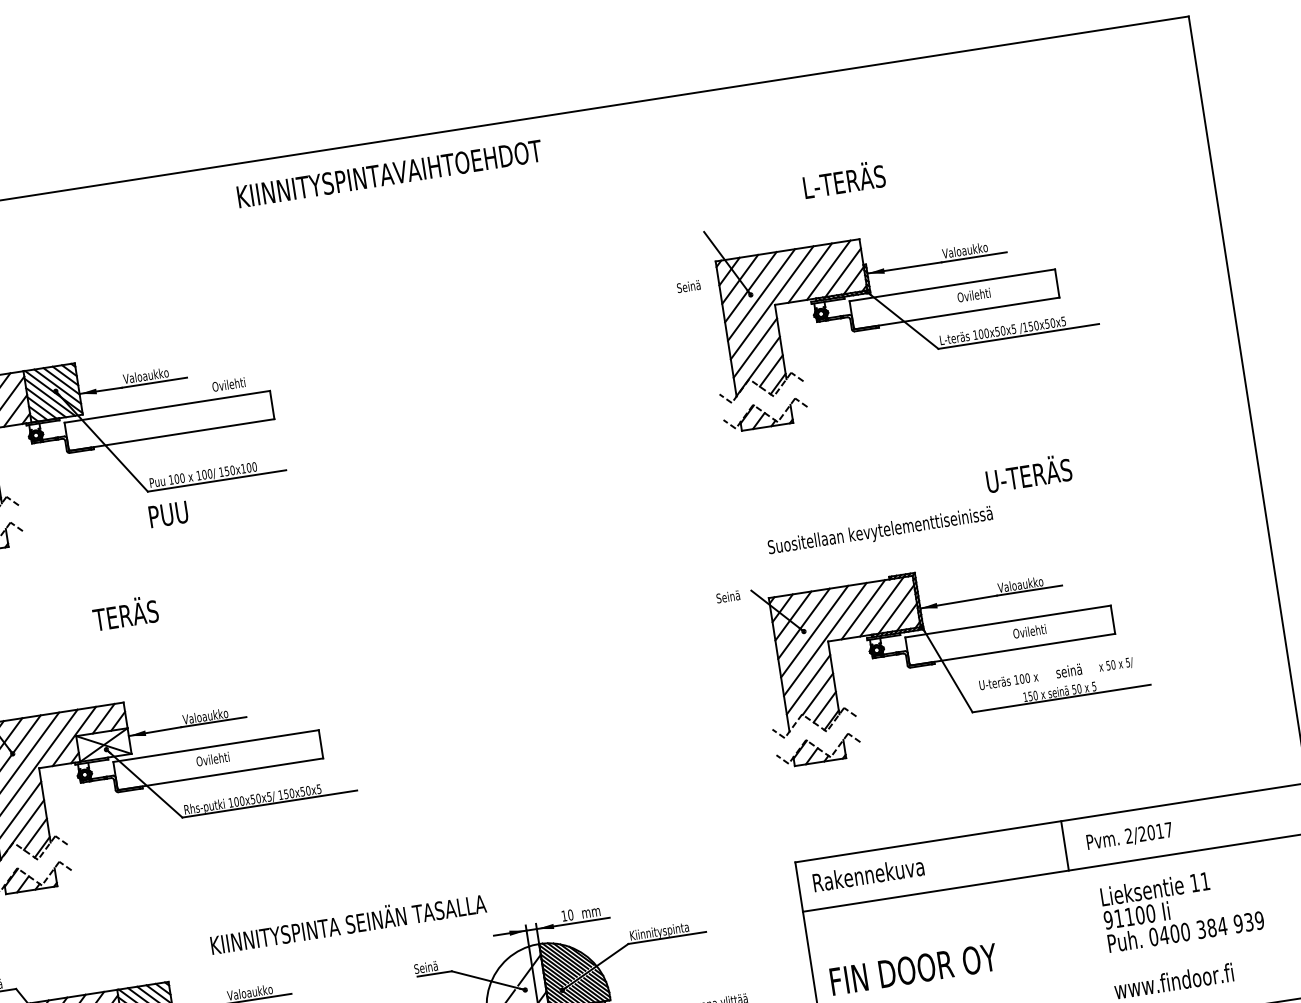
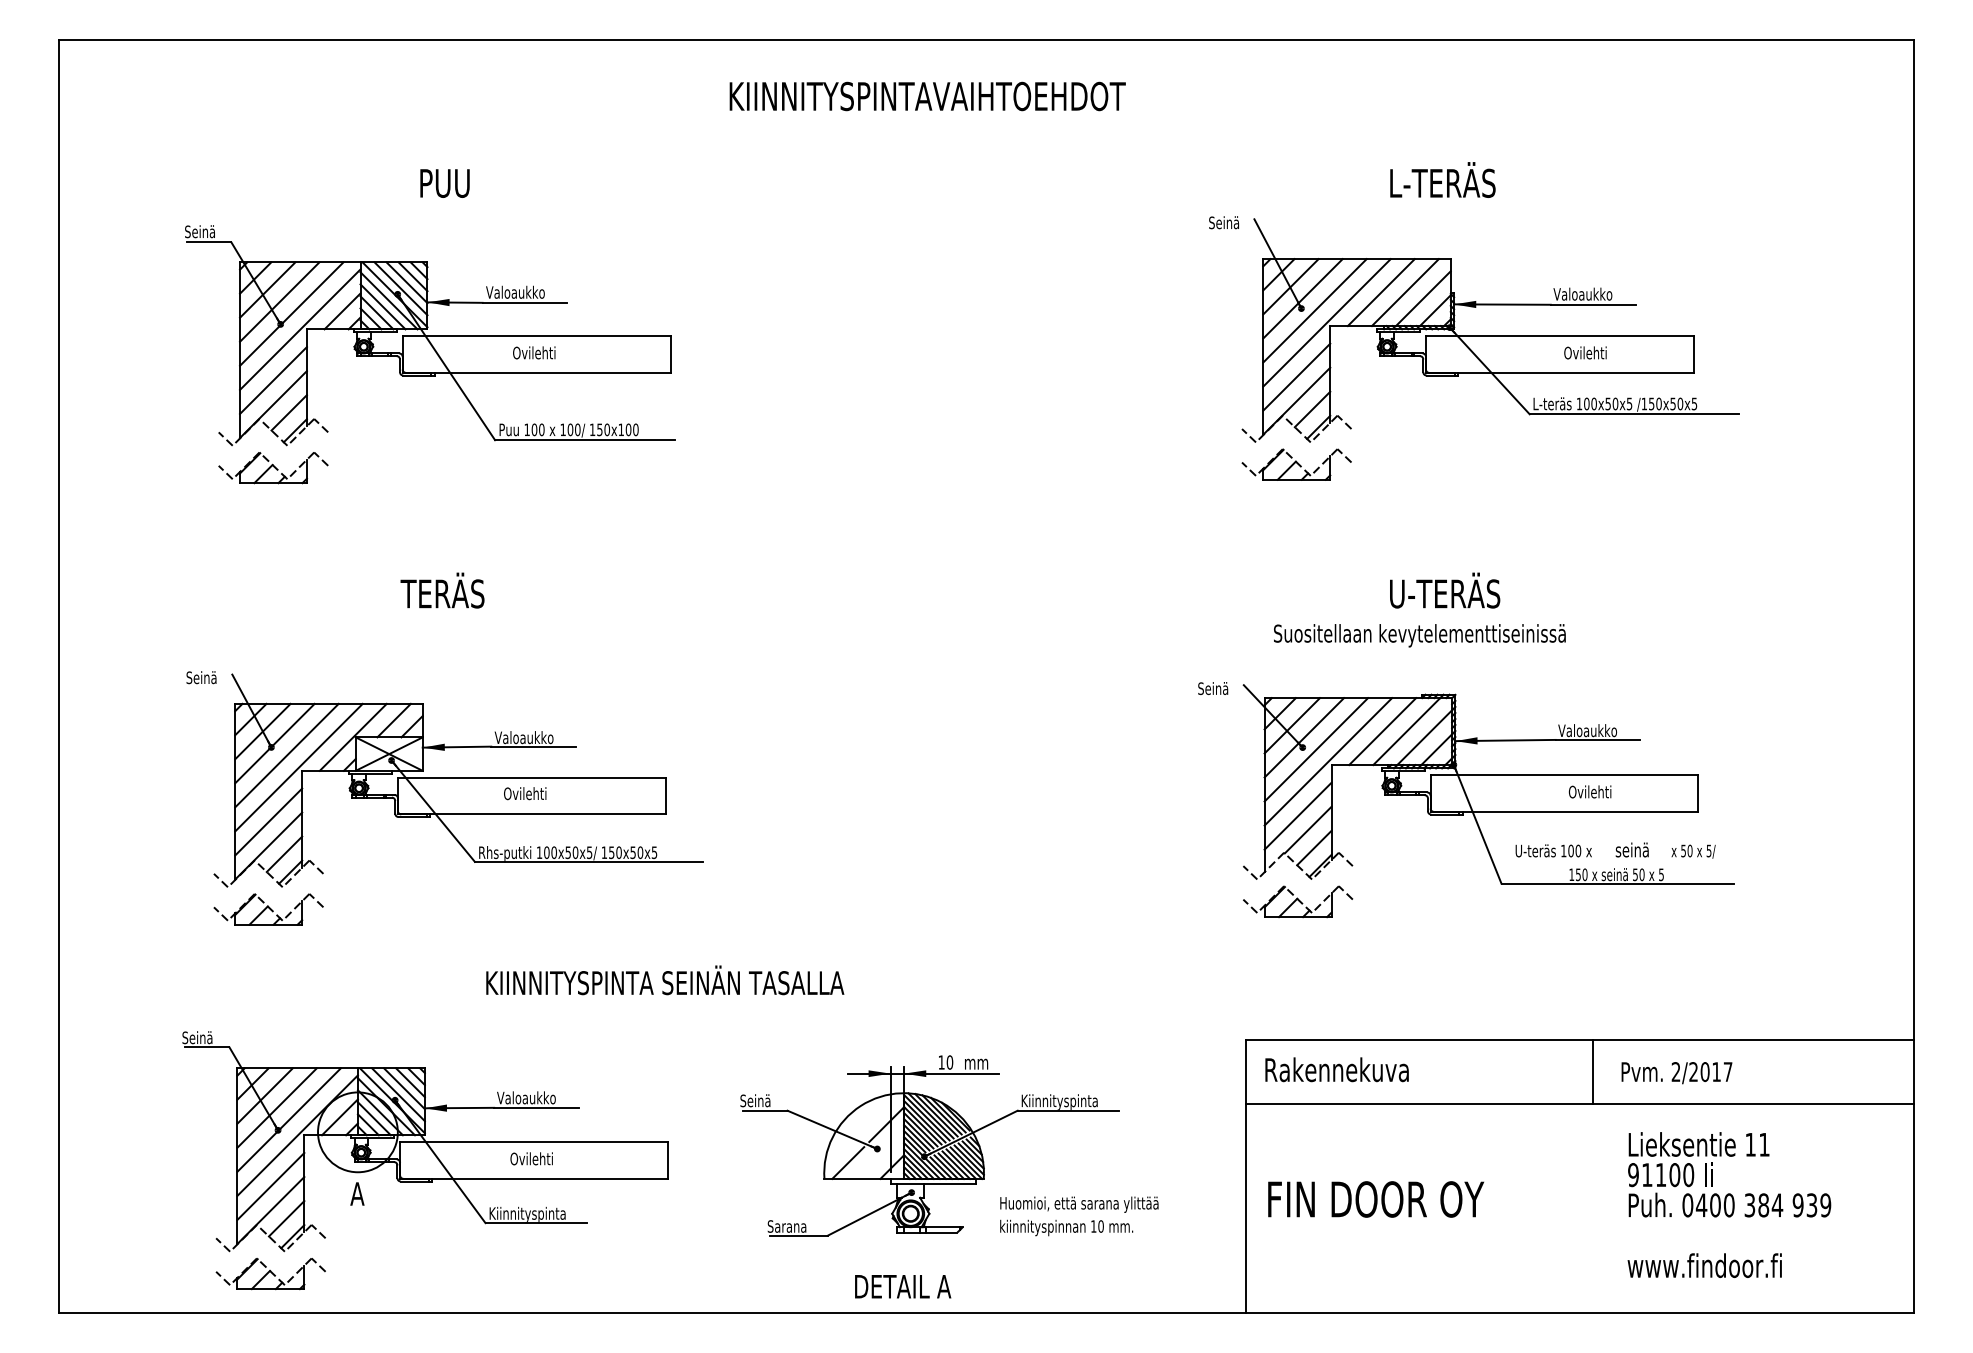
text: (389, 174) -> (927, 96), moved
text: (688, 286) -> (1223, 222), moved
text: (228, 384) -> (534, 352), moved
text: (1029, 473) -> (1445, 590), moved
text: (168, 514) -> (444, 183), moved
text: (348, 922) -> (665, 980), moved

